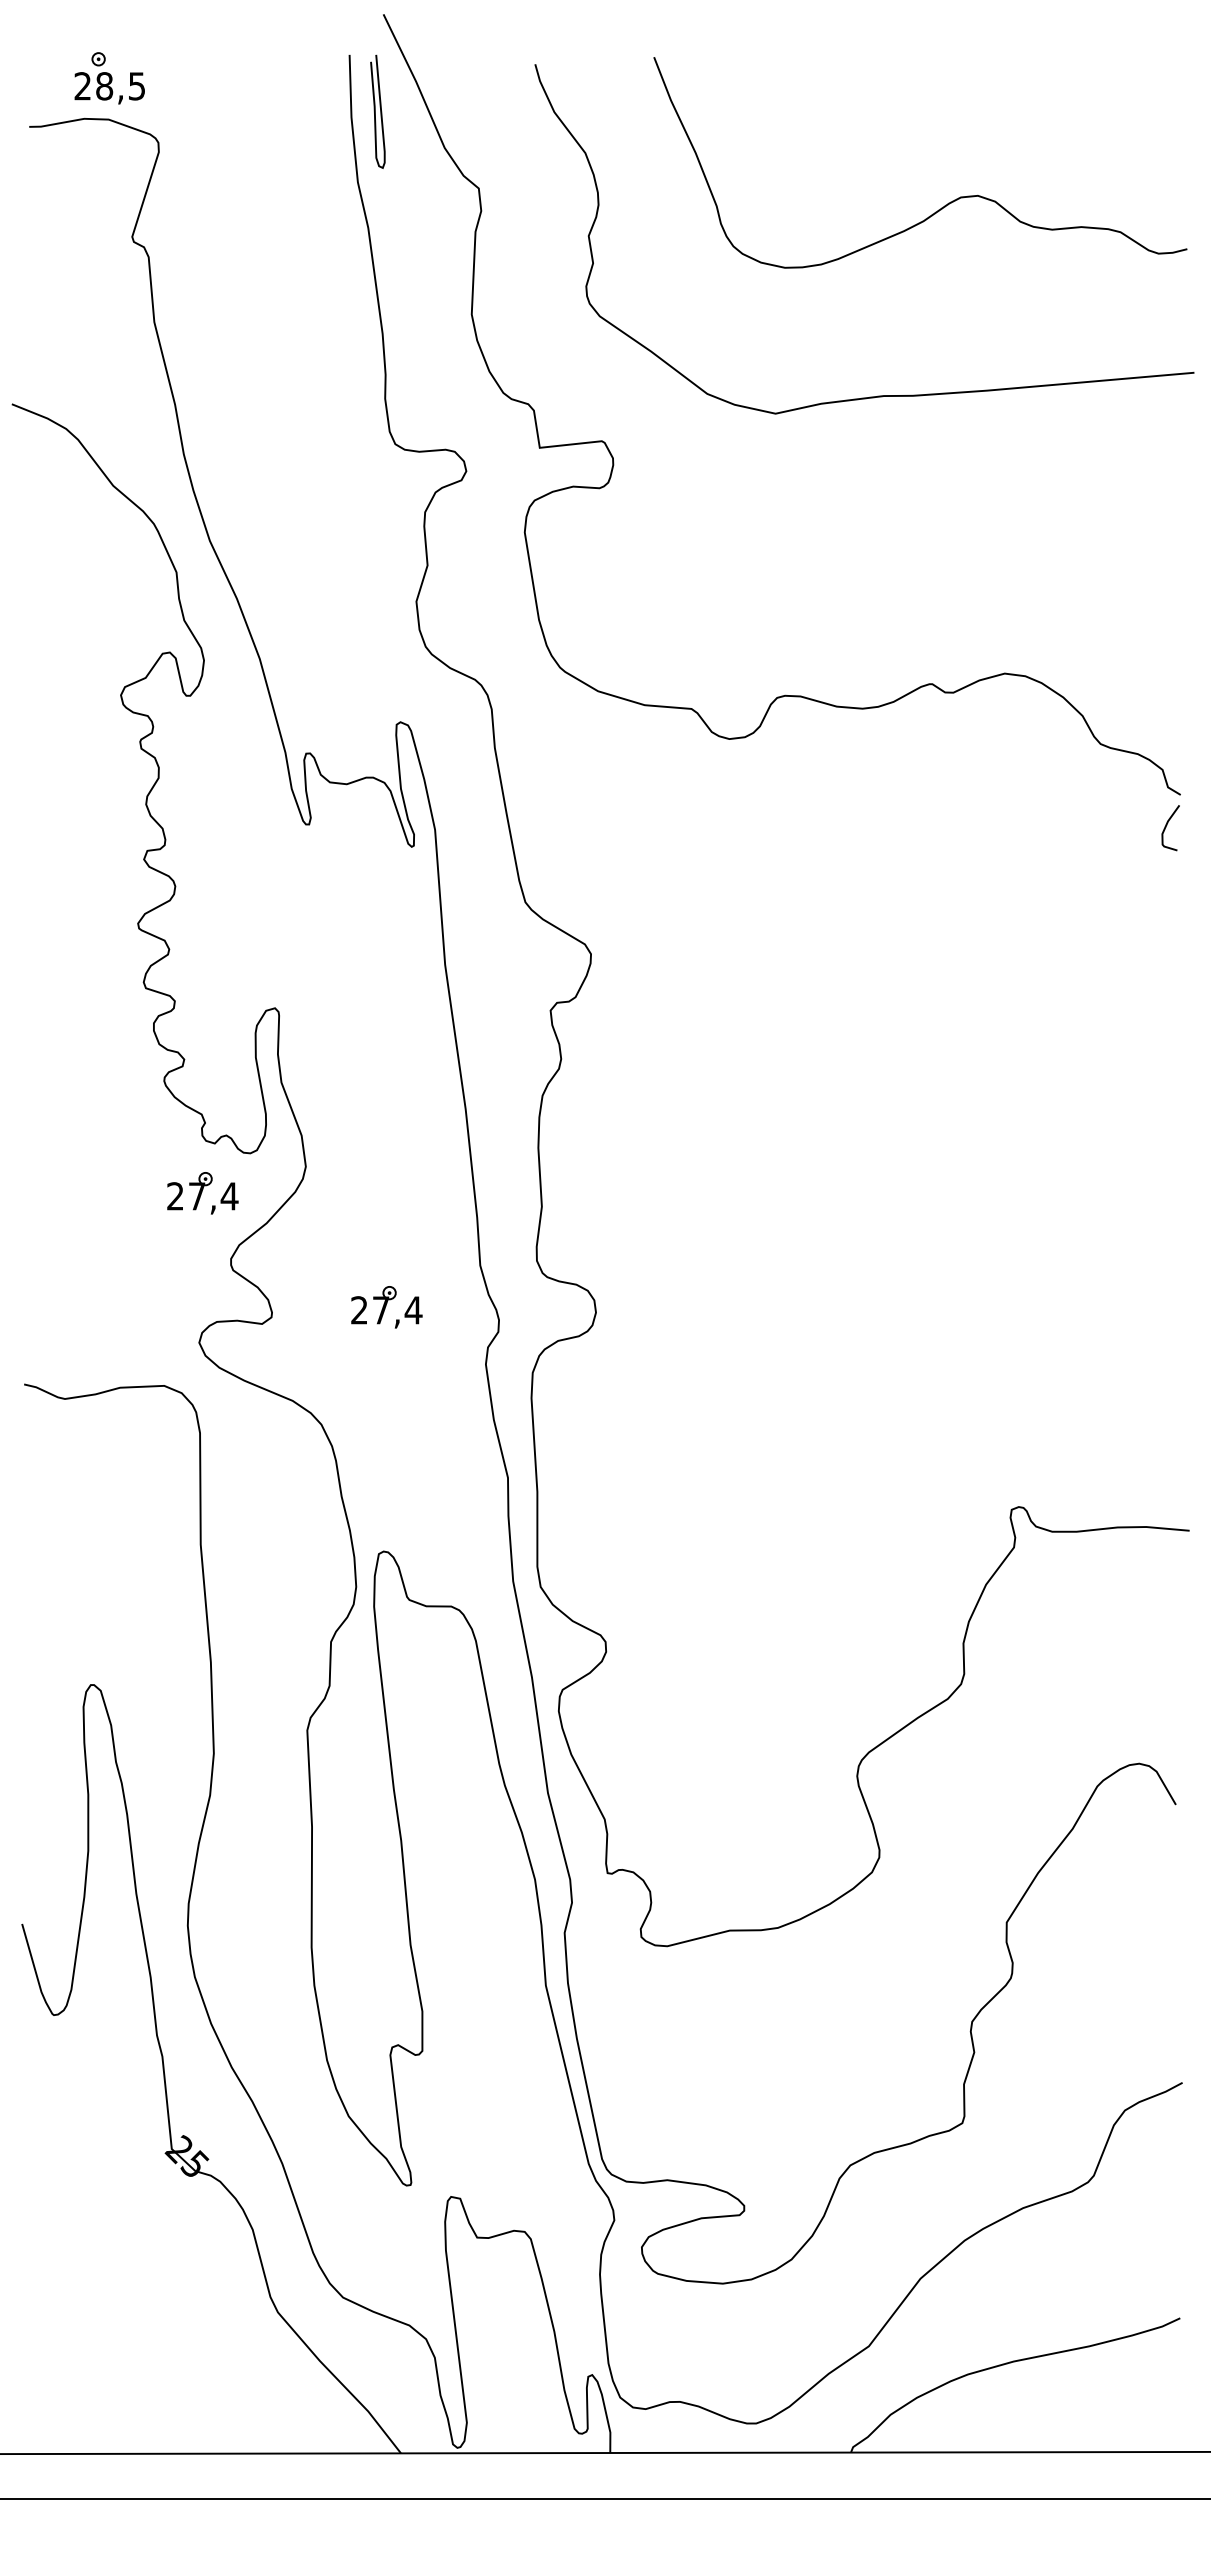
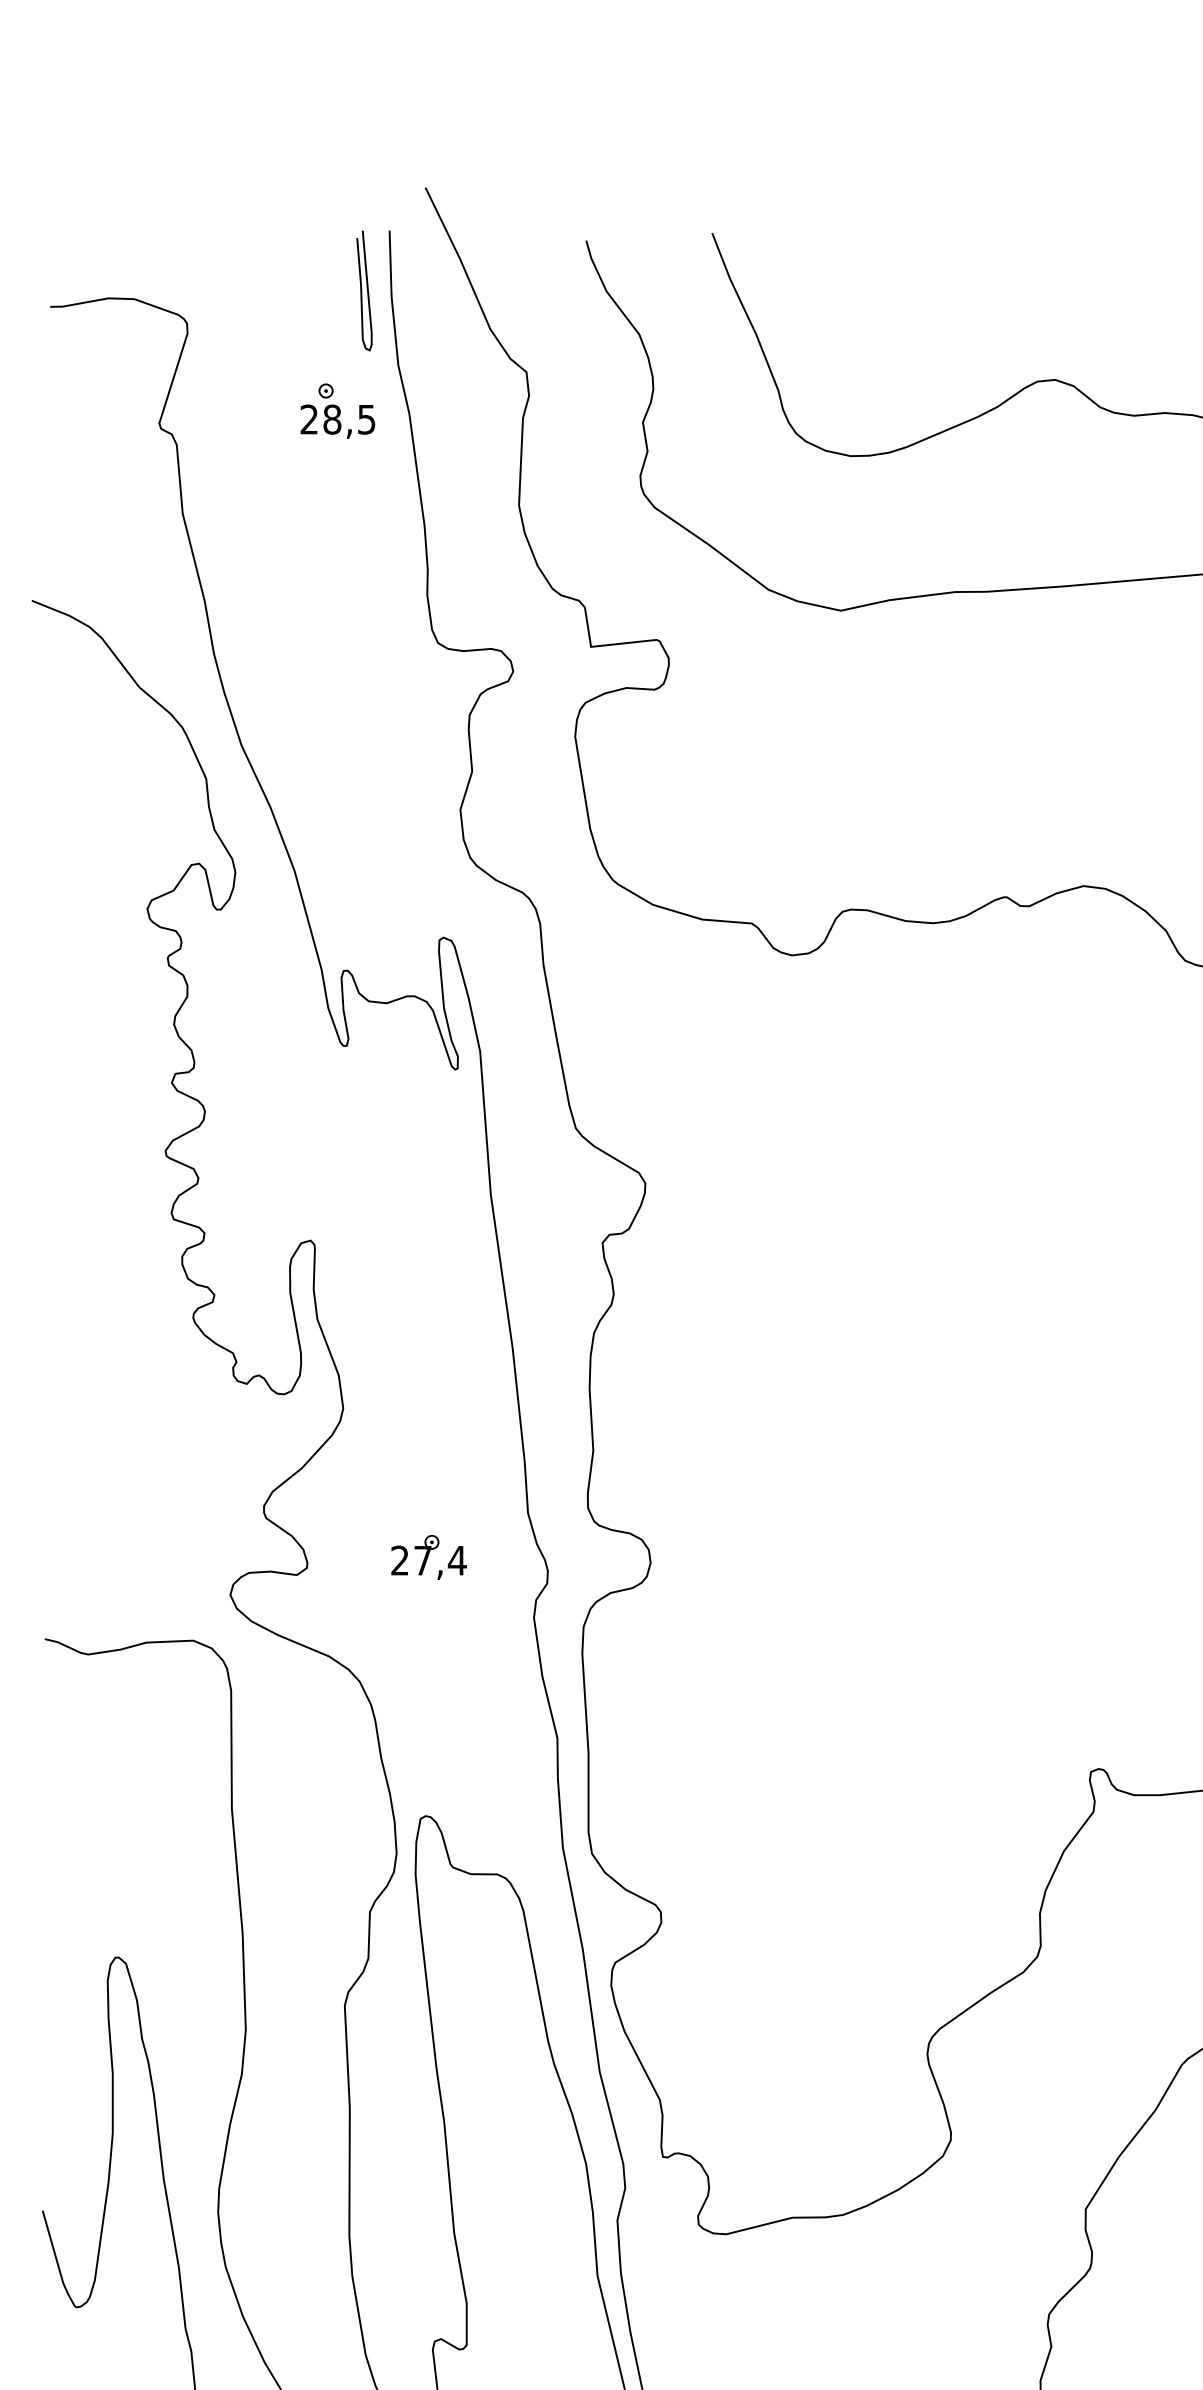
part: (109, 78) -> (337, 411), moved
curve: (375, 111) -> (361, 290), moved
part: (202, 1193) -> (233, 1436), removed

